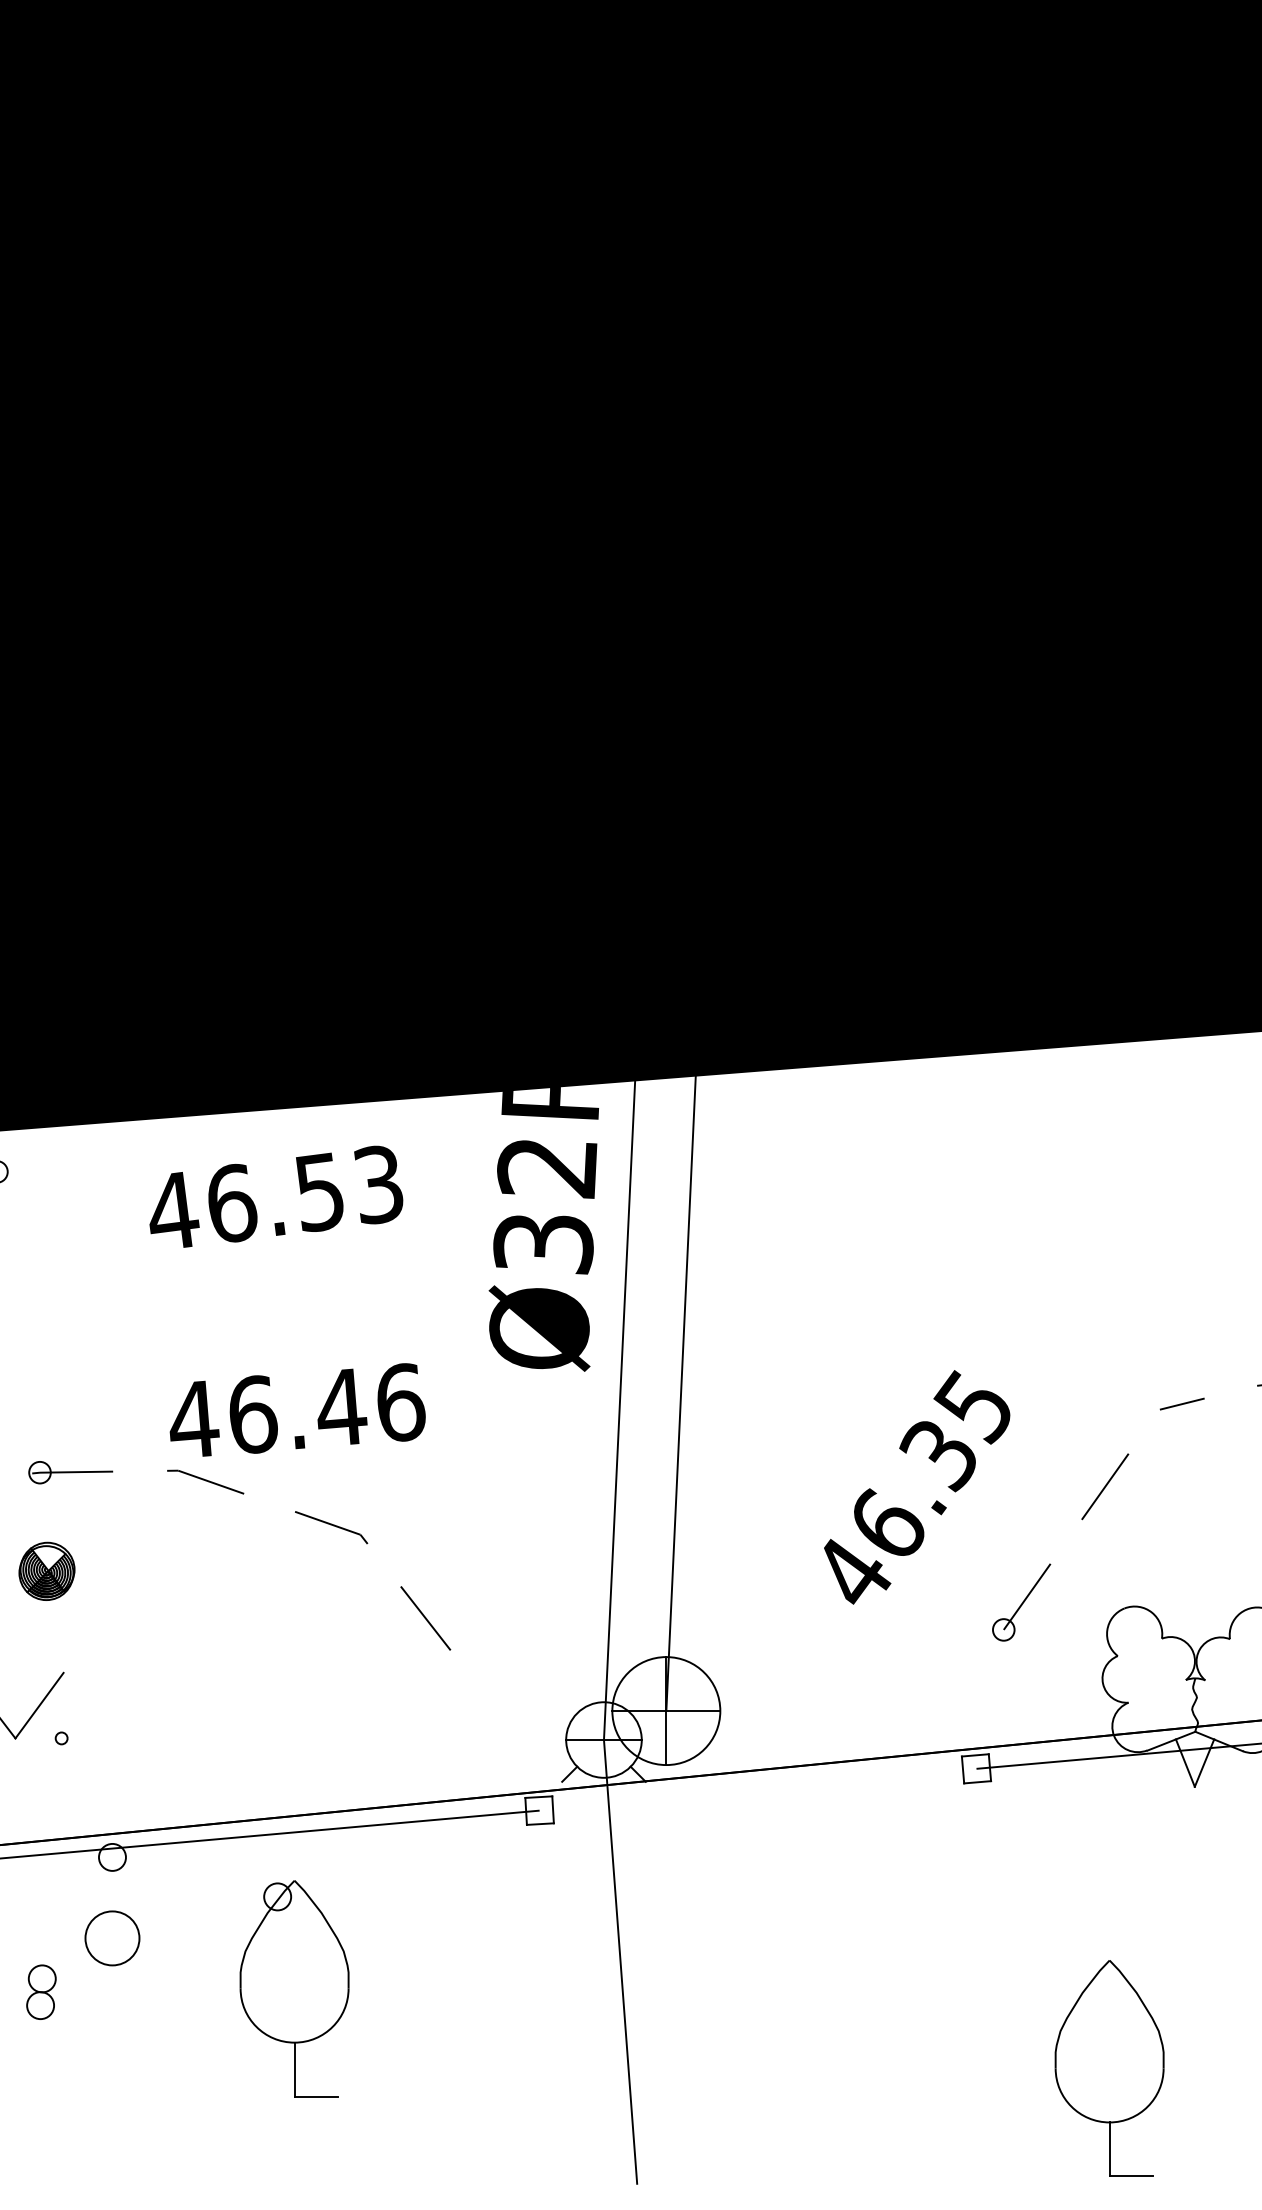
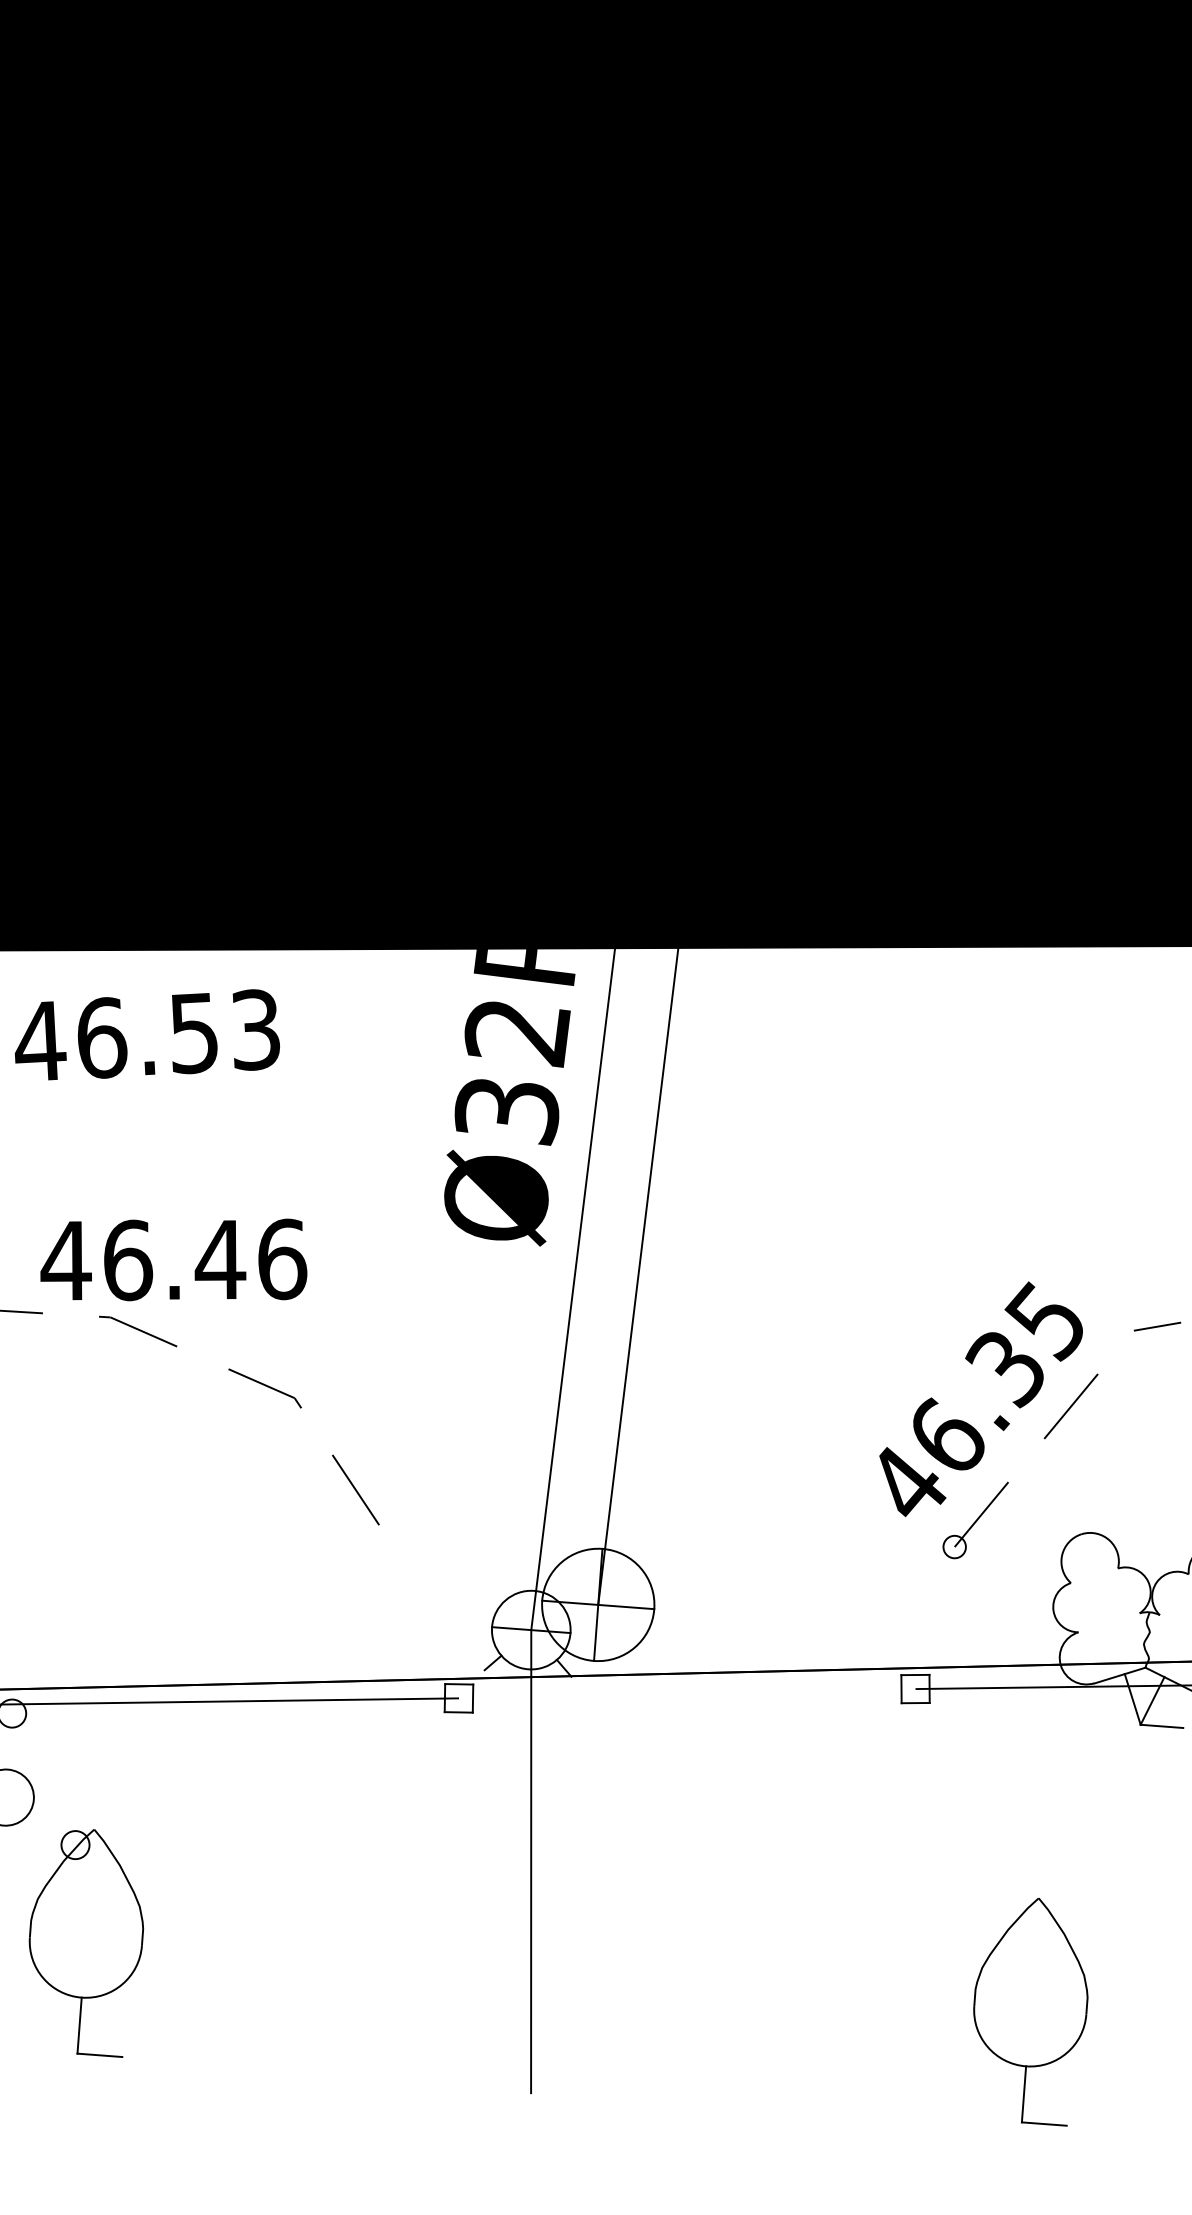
text: (276, 1196) -> (148, 1034), moved
text: (297, 1409) -> (174, 1258), moved
text: (917, 1487) -> (981, 1400), moved
line: (1214, 1786) -> (1161, 1725), added
part: (294, 1988) -> (85, 1941), moved

